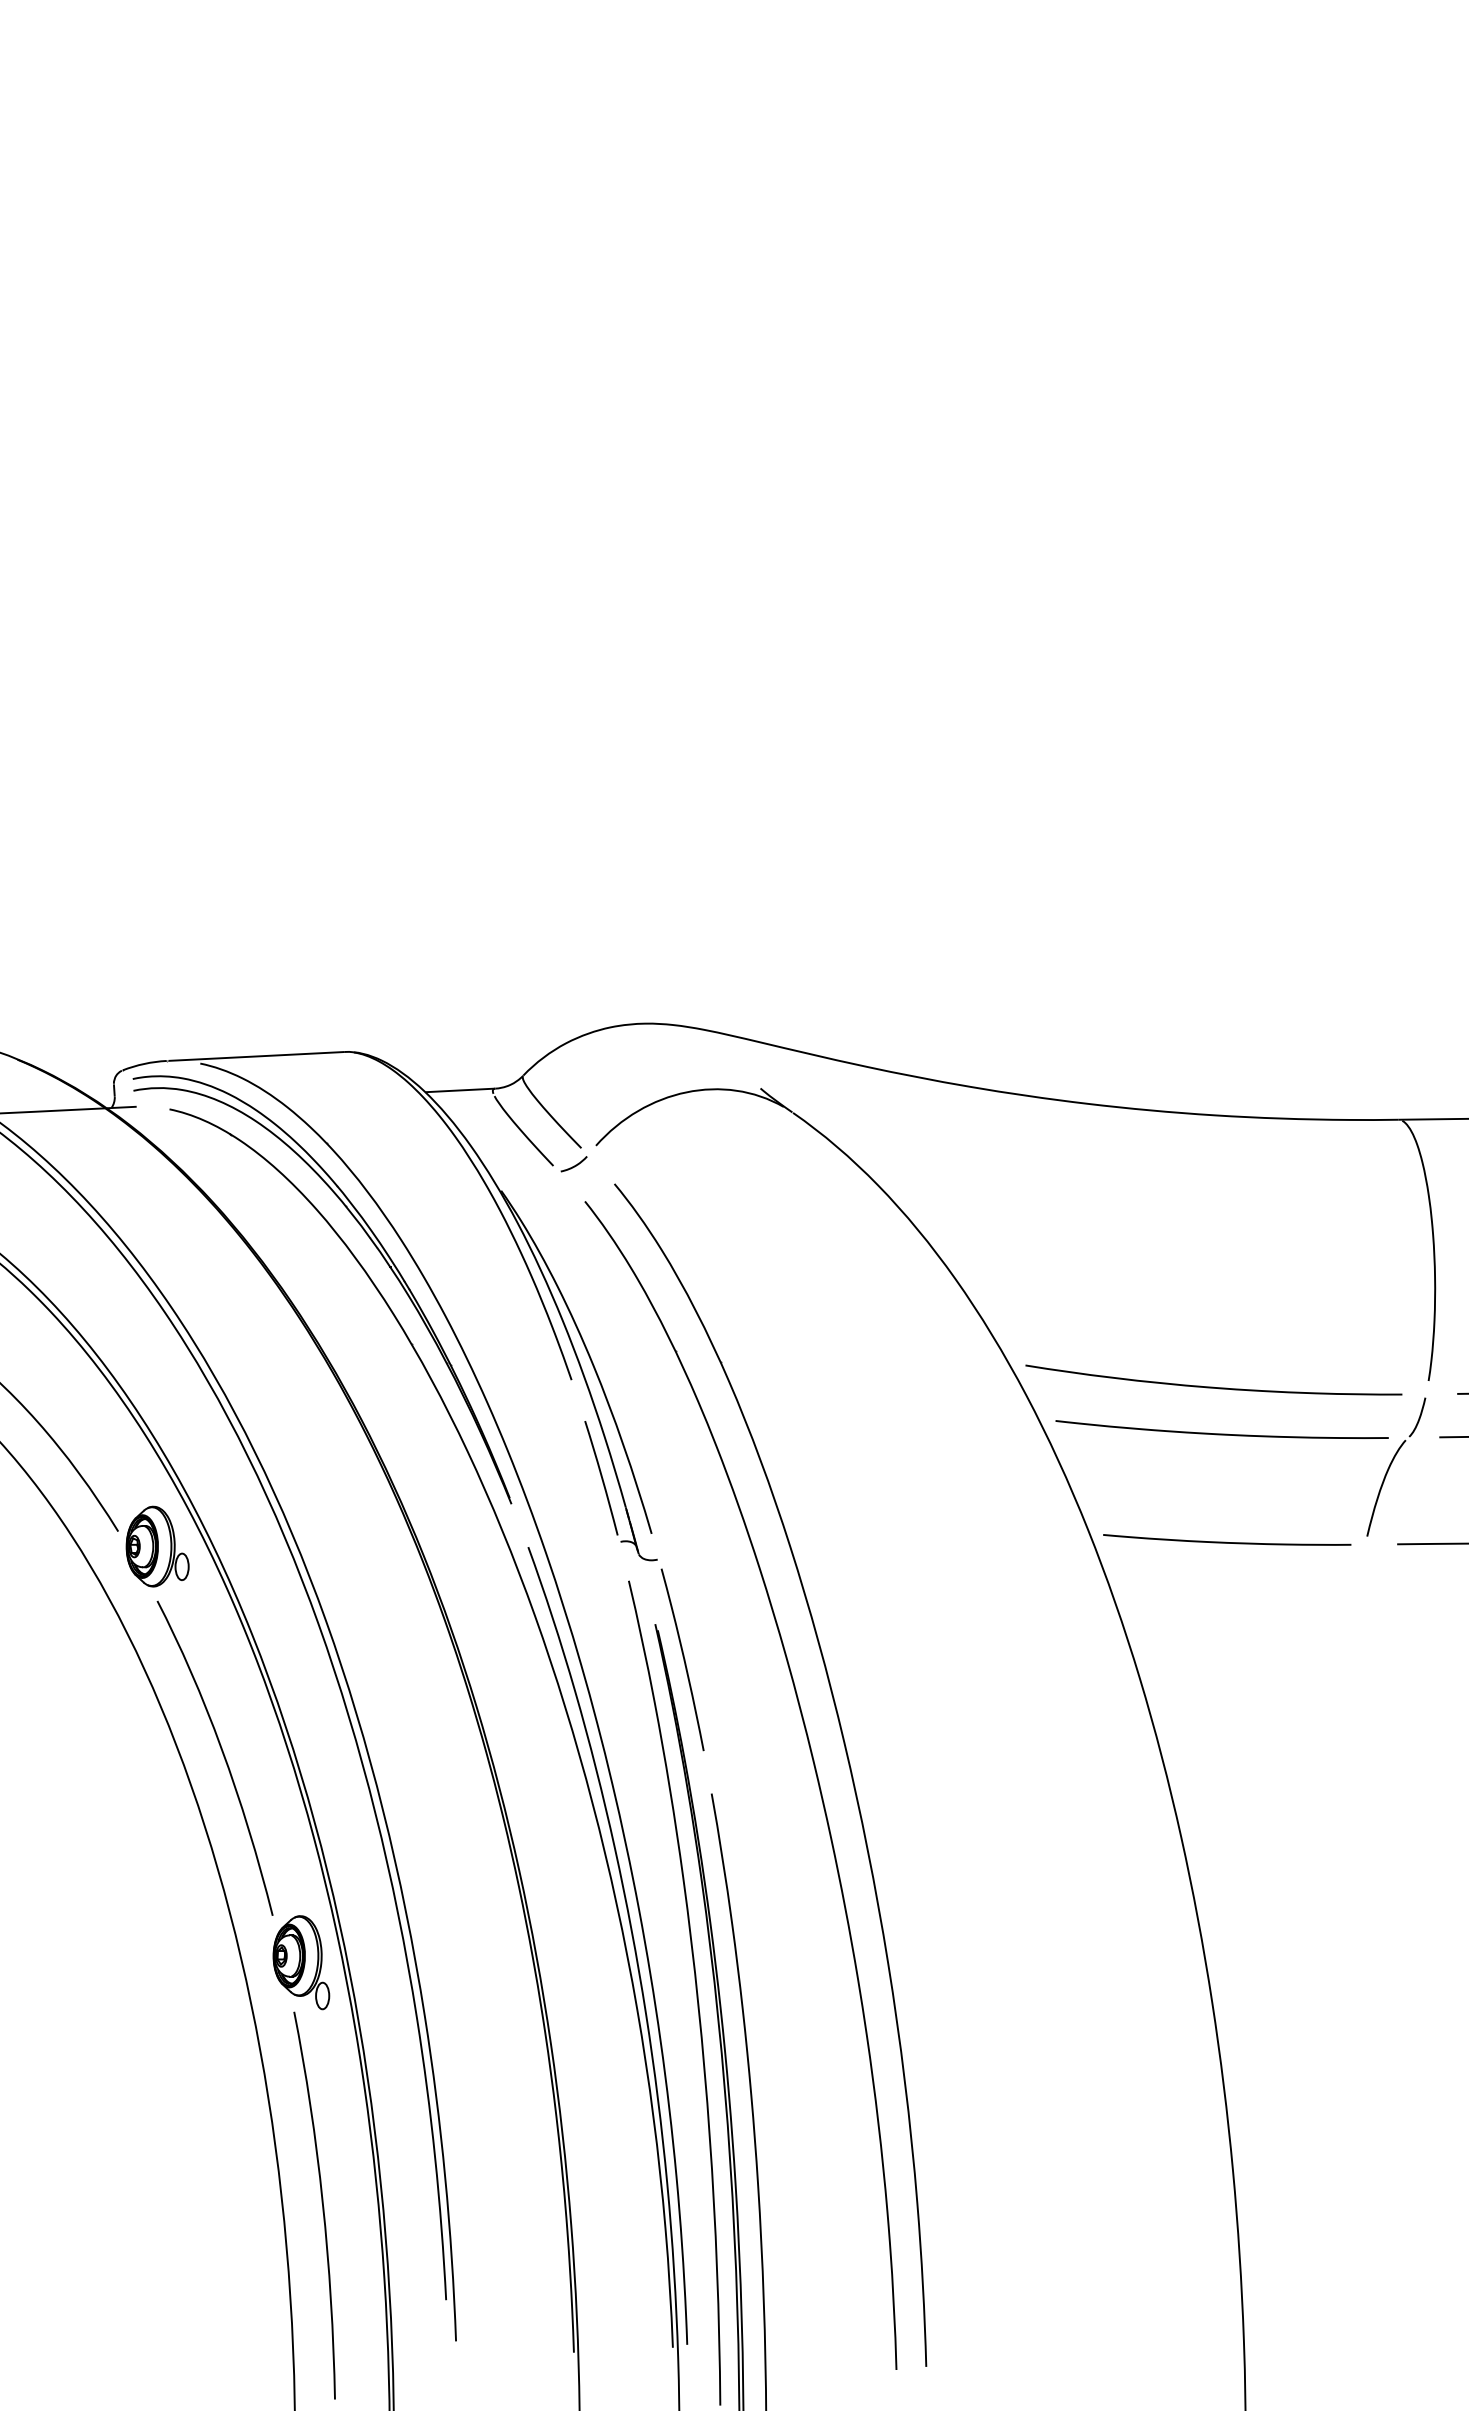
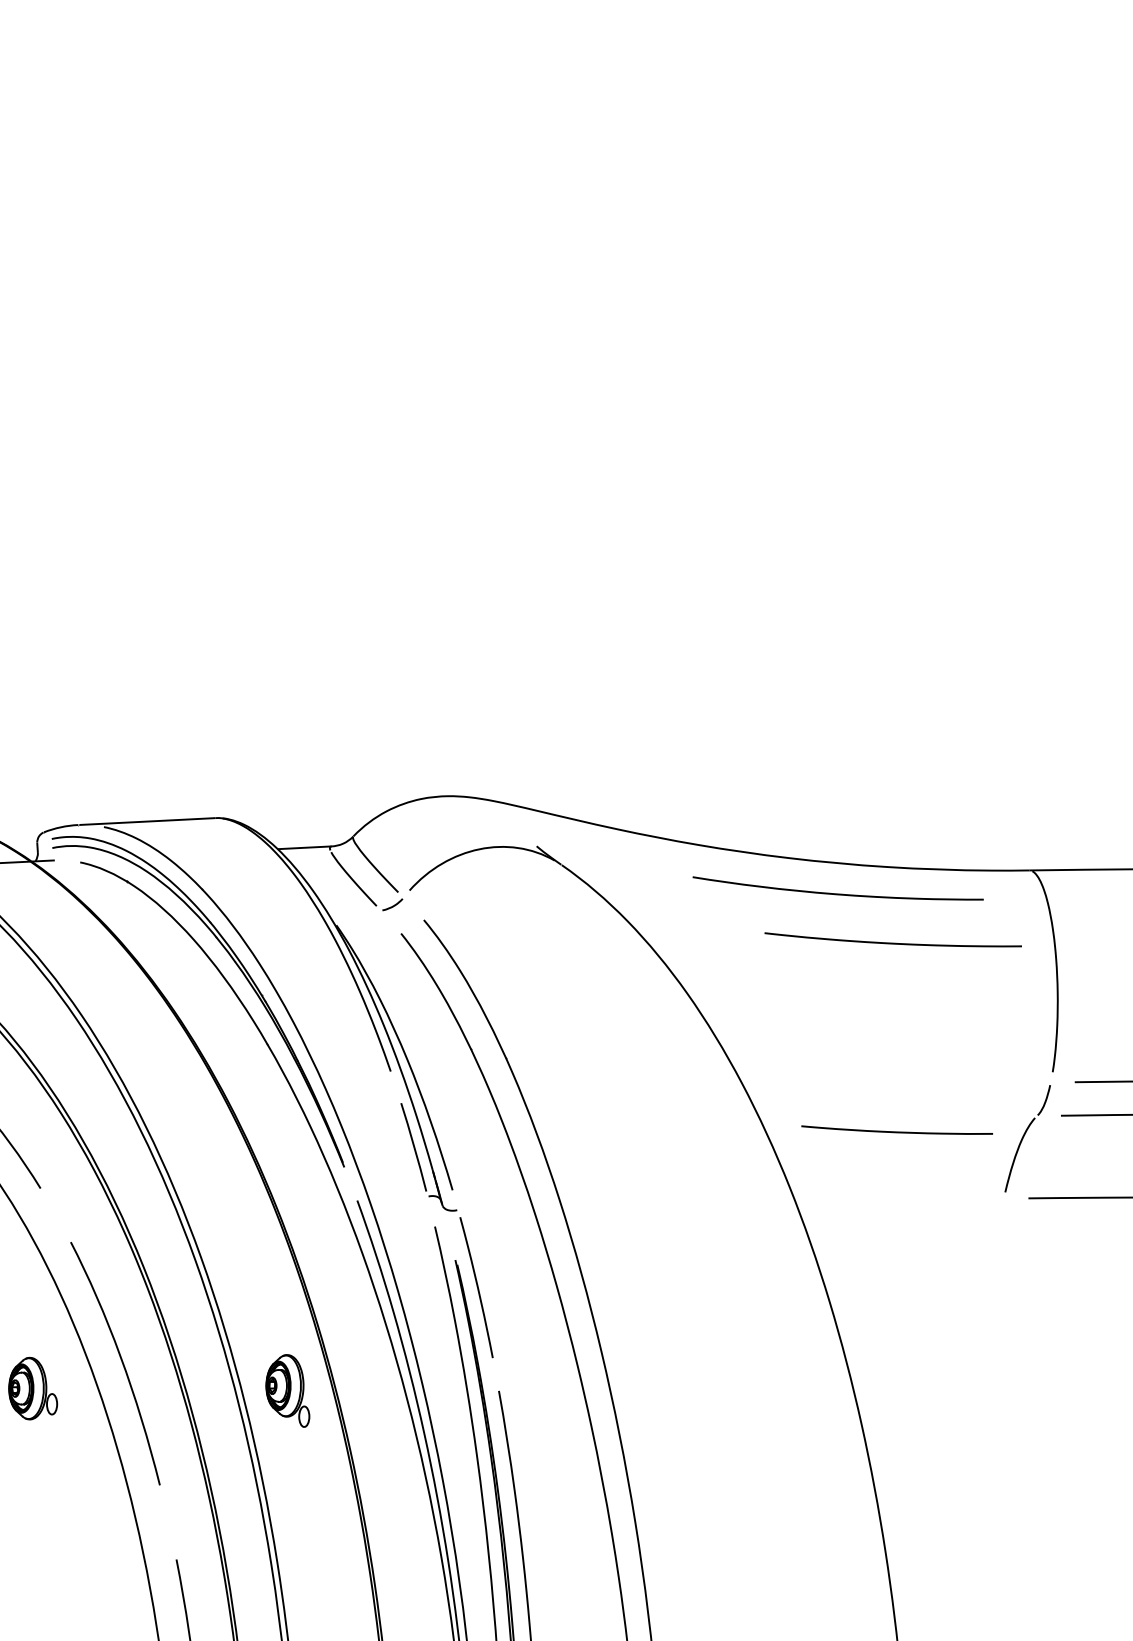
curve: (1213, 1386) -> (837, 893), moved
curve: (1221, 1433) -> (892, 942), moved
curve: (1225, 1541) -> (895, 1131), moved
part: (157, 1546) -> (33, 1388), moved
part: (301, 1962) -> (287, 1390), moved

